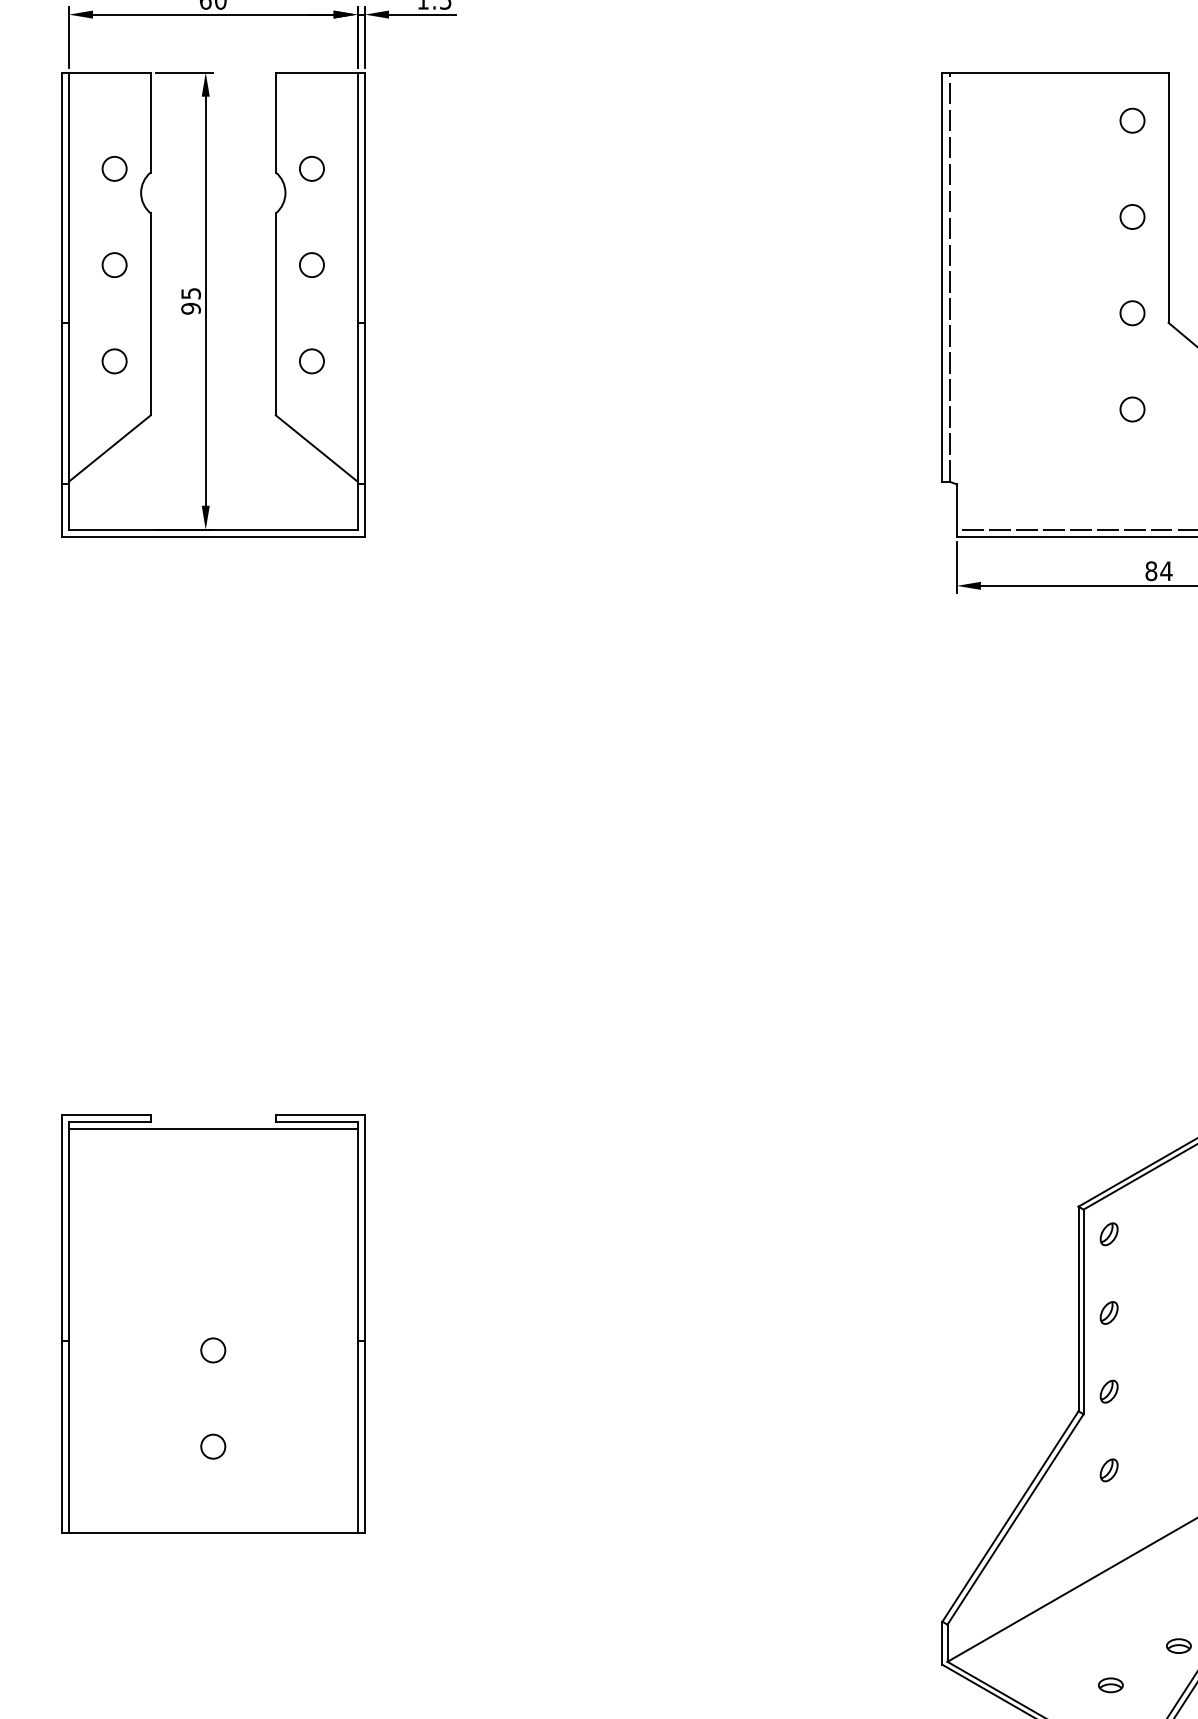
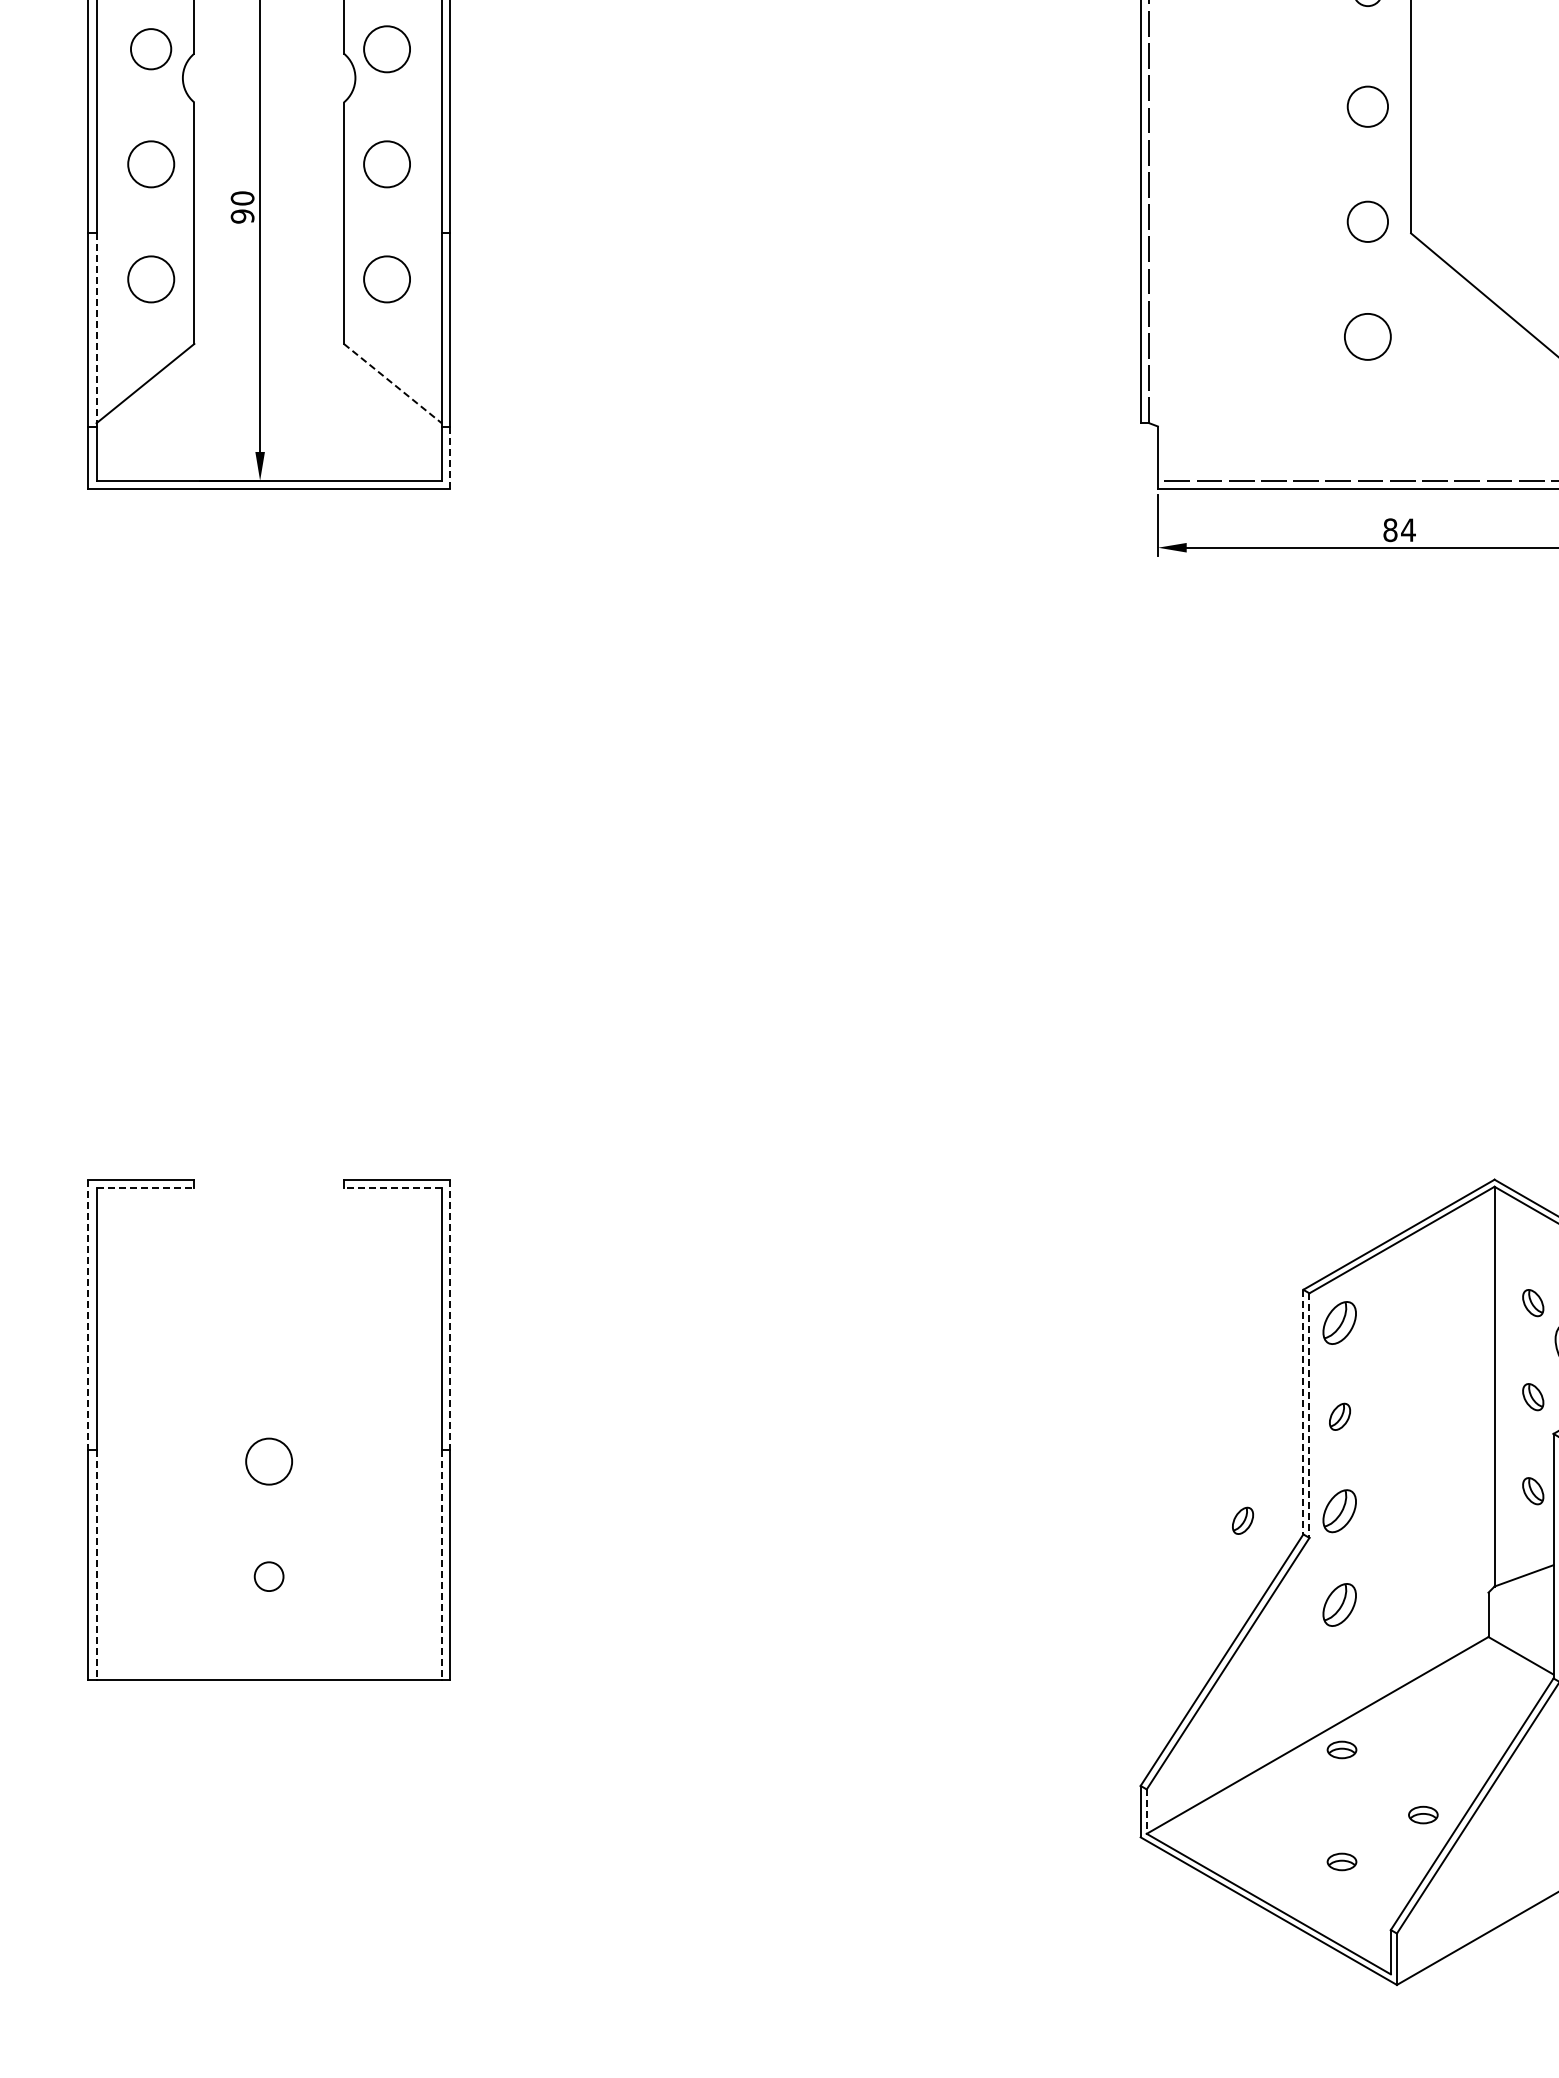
circle: (311, 168) -> (386, 48), size x1.6
circle: (114, 169) -> (151, 49), size x1.4
circle: (1132, 216) -> (1367, 106), size x1.4
circle: (114, 264) -> (150, 163), size x1.6
circle: (311, 264) -> (386, 163), size x1.6
text: (190, 293) -> (242, 198), 95 -> 90
circle: (1132, 312) -> (1367, 221), size x1.4
circle: (114, 361) -> (150, 279), size x1.6
circle: (311, 361) -> (386, 279), size x1.6
line: (68, 403) -> (96, 329), solid -> dashed
circle: (1132, 409) -> (1367, 336), size x1.6
line: (316, 448) -> (392, 383), solid -> dashed
line: (365, 511) -> (450, 458), solid -> dashed
line: (109, 1121) -> (145, 1188), solid -> dashed
line: (316, 1121) -> (392, 1188), solid -> dashed
line: (212, 1129) -> (268, 1197), removed
line: (61, 1228) -> (87, 1315), solid -> dashed
line: (365, 1228) -> (450, 1315), solid -> dashed
part: (1109, 1234) -> (1340, 1322), size x1.6
line: (1078, 1309) -> (1303, 1412), solid -> dashed
line: (1083, 1312) -> (1309, 1416), solid -> dashed
circle: (212, 1350) -> (268, 1461), size x1.6
part: (1109, 1391) -> (1340, 1510), size x1.6
part: (1028, 1399) -> (1243, 1520), added
line: (68, 1437) -> (96, 1565), solid -> dashed
line: (357, 1437) -> (441, 1565), solid -> dashed
part: (1109, 1469) -> (1340, 1604), size x1.6
part: (1110, 1591) -> (1341, 1749), added
line: (947, 1643) -> (1146, 1812), solid -> dashed

